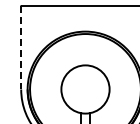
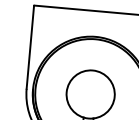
line: (21, 47) -> (30, 47), dashed -> solid

